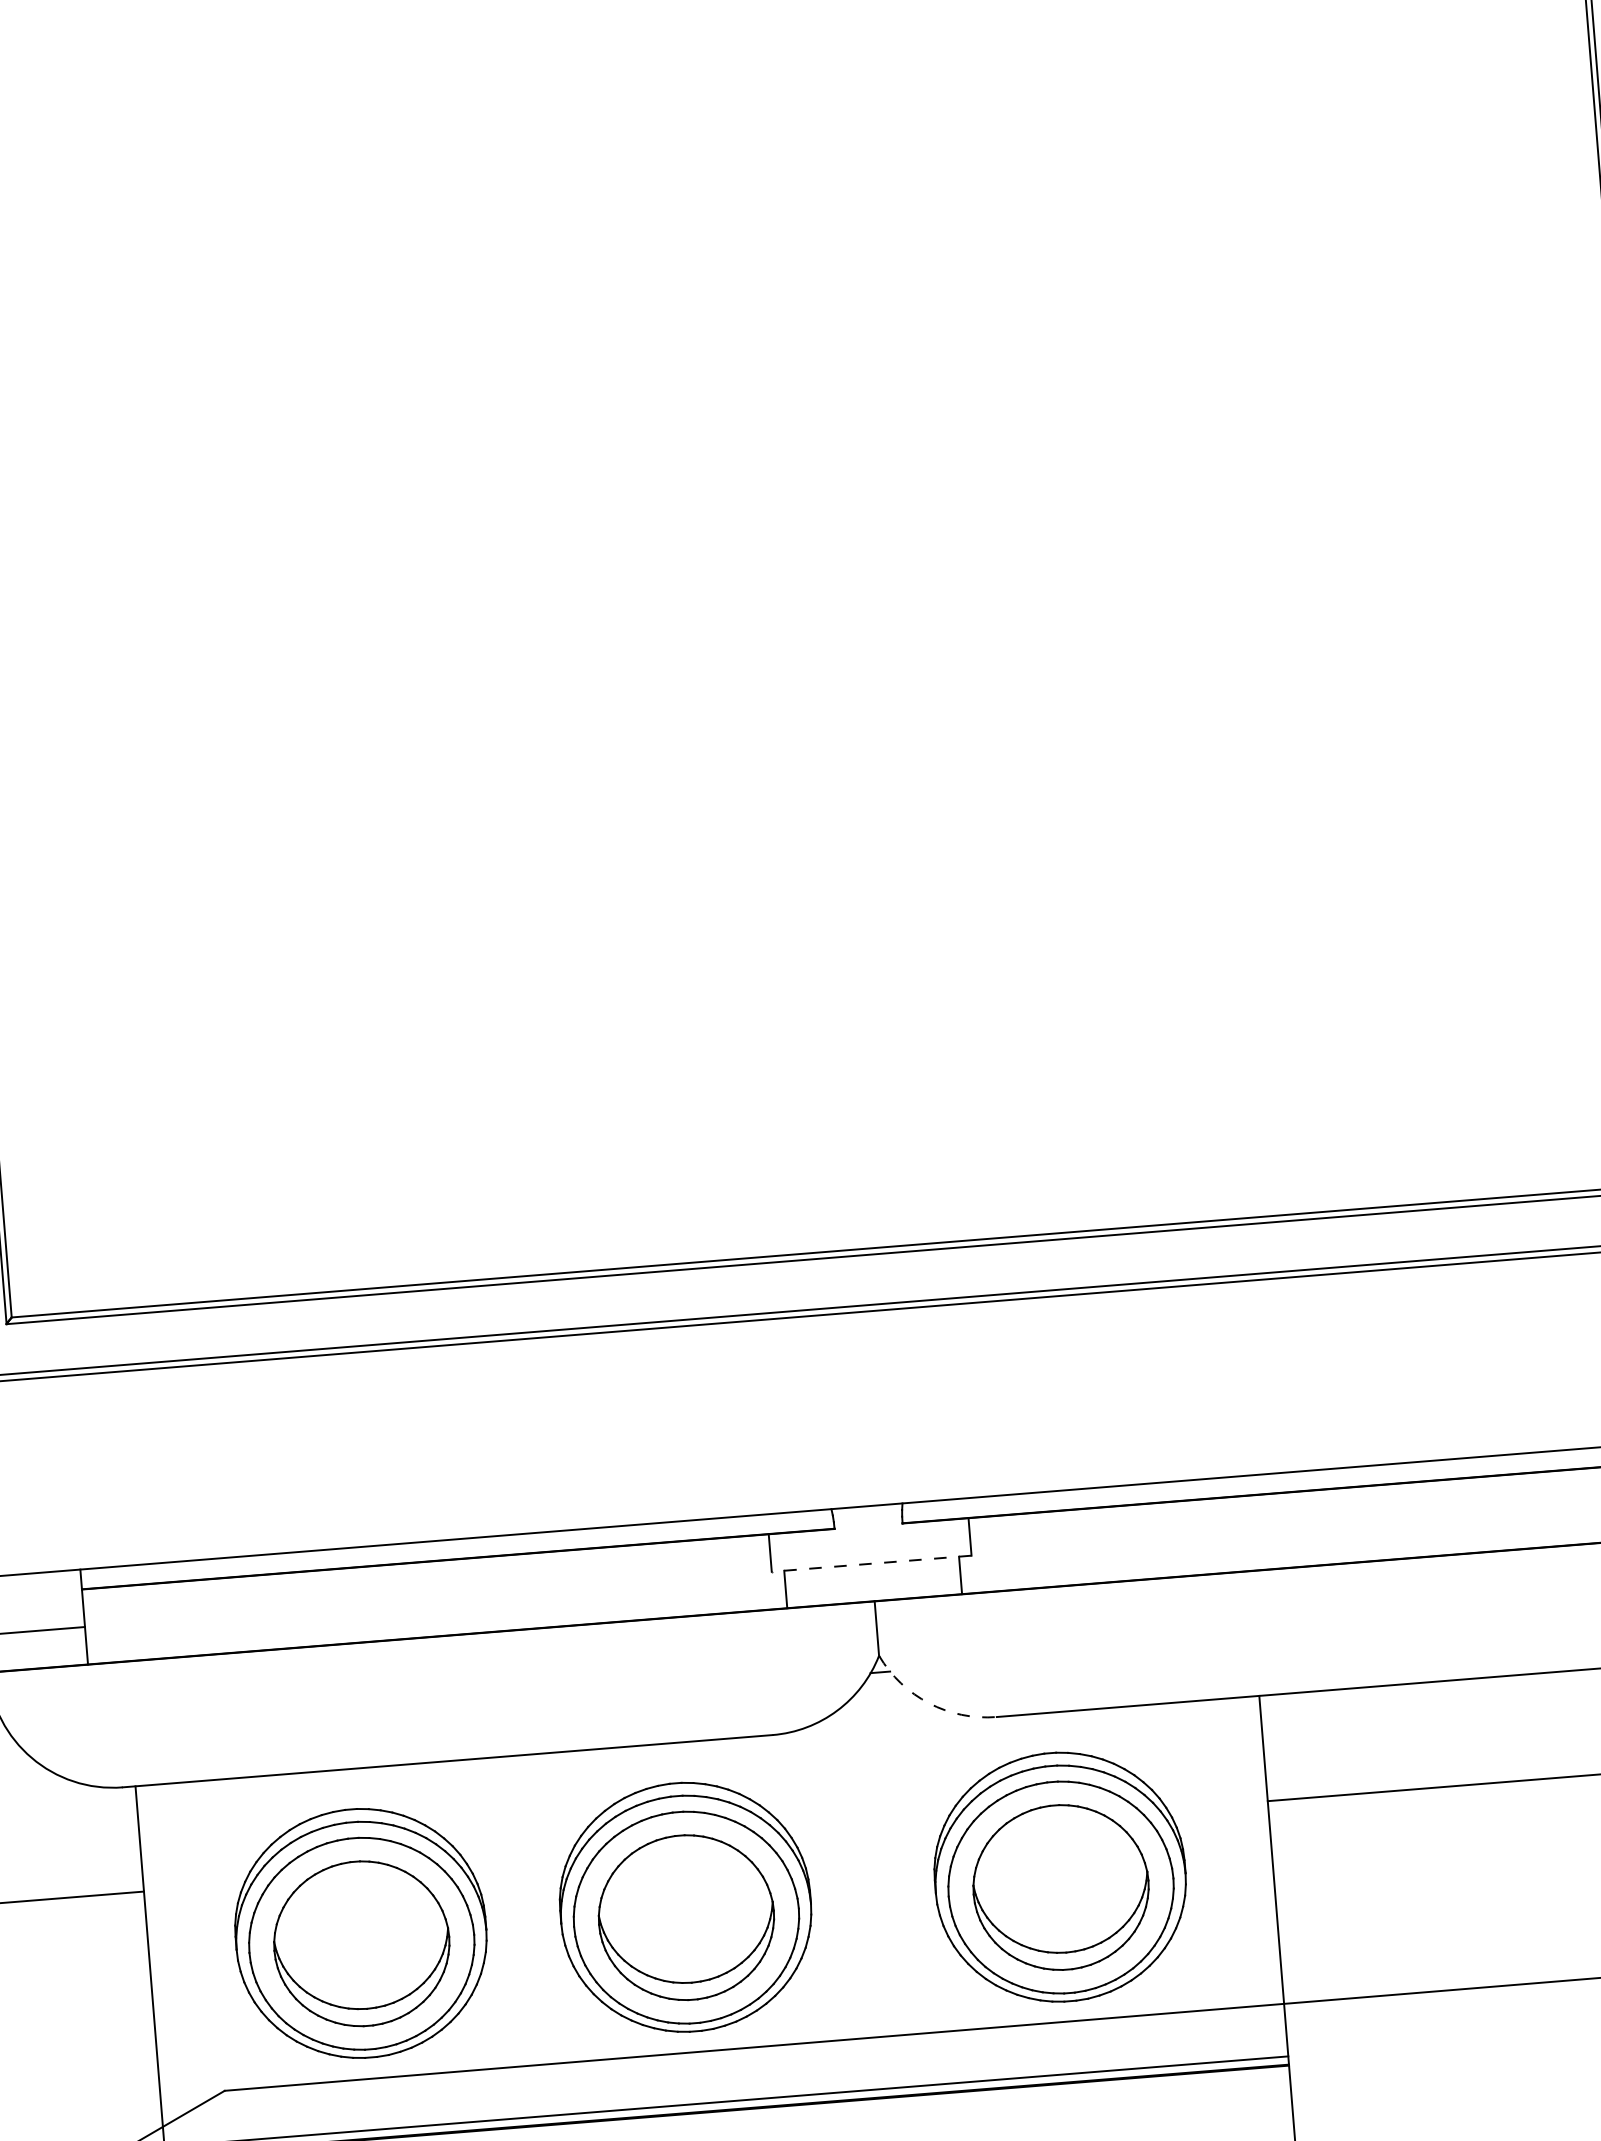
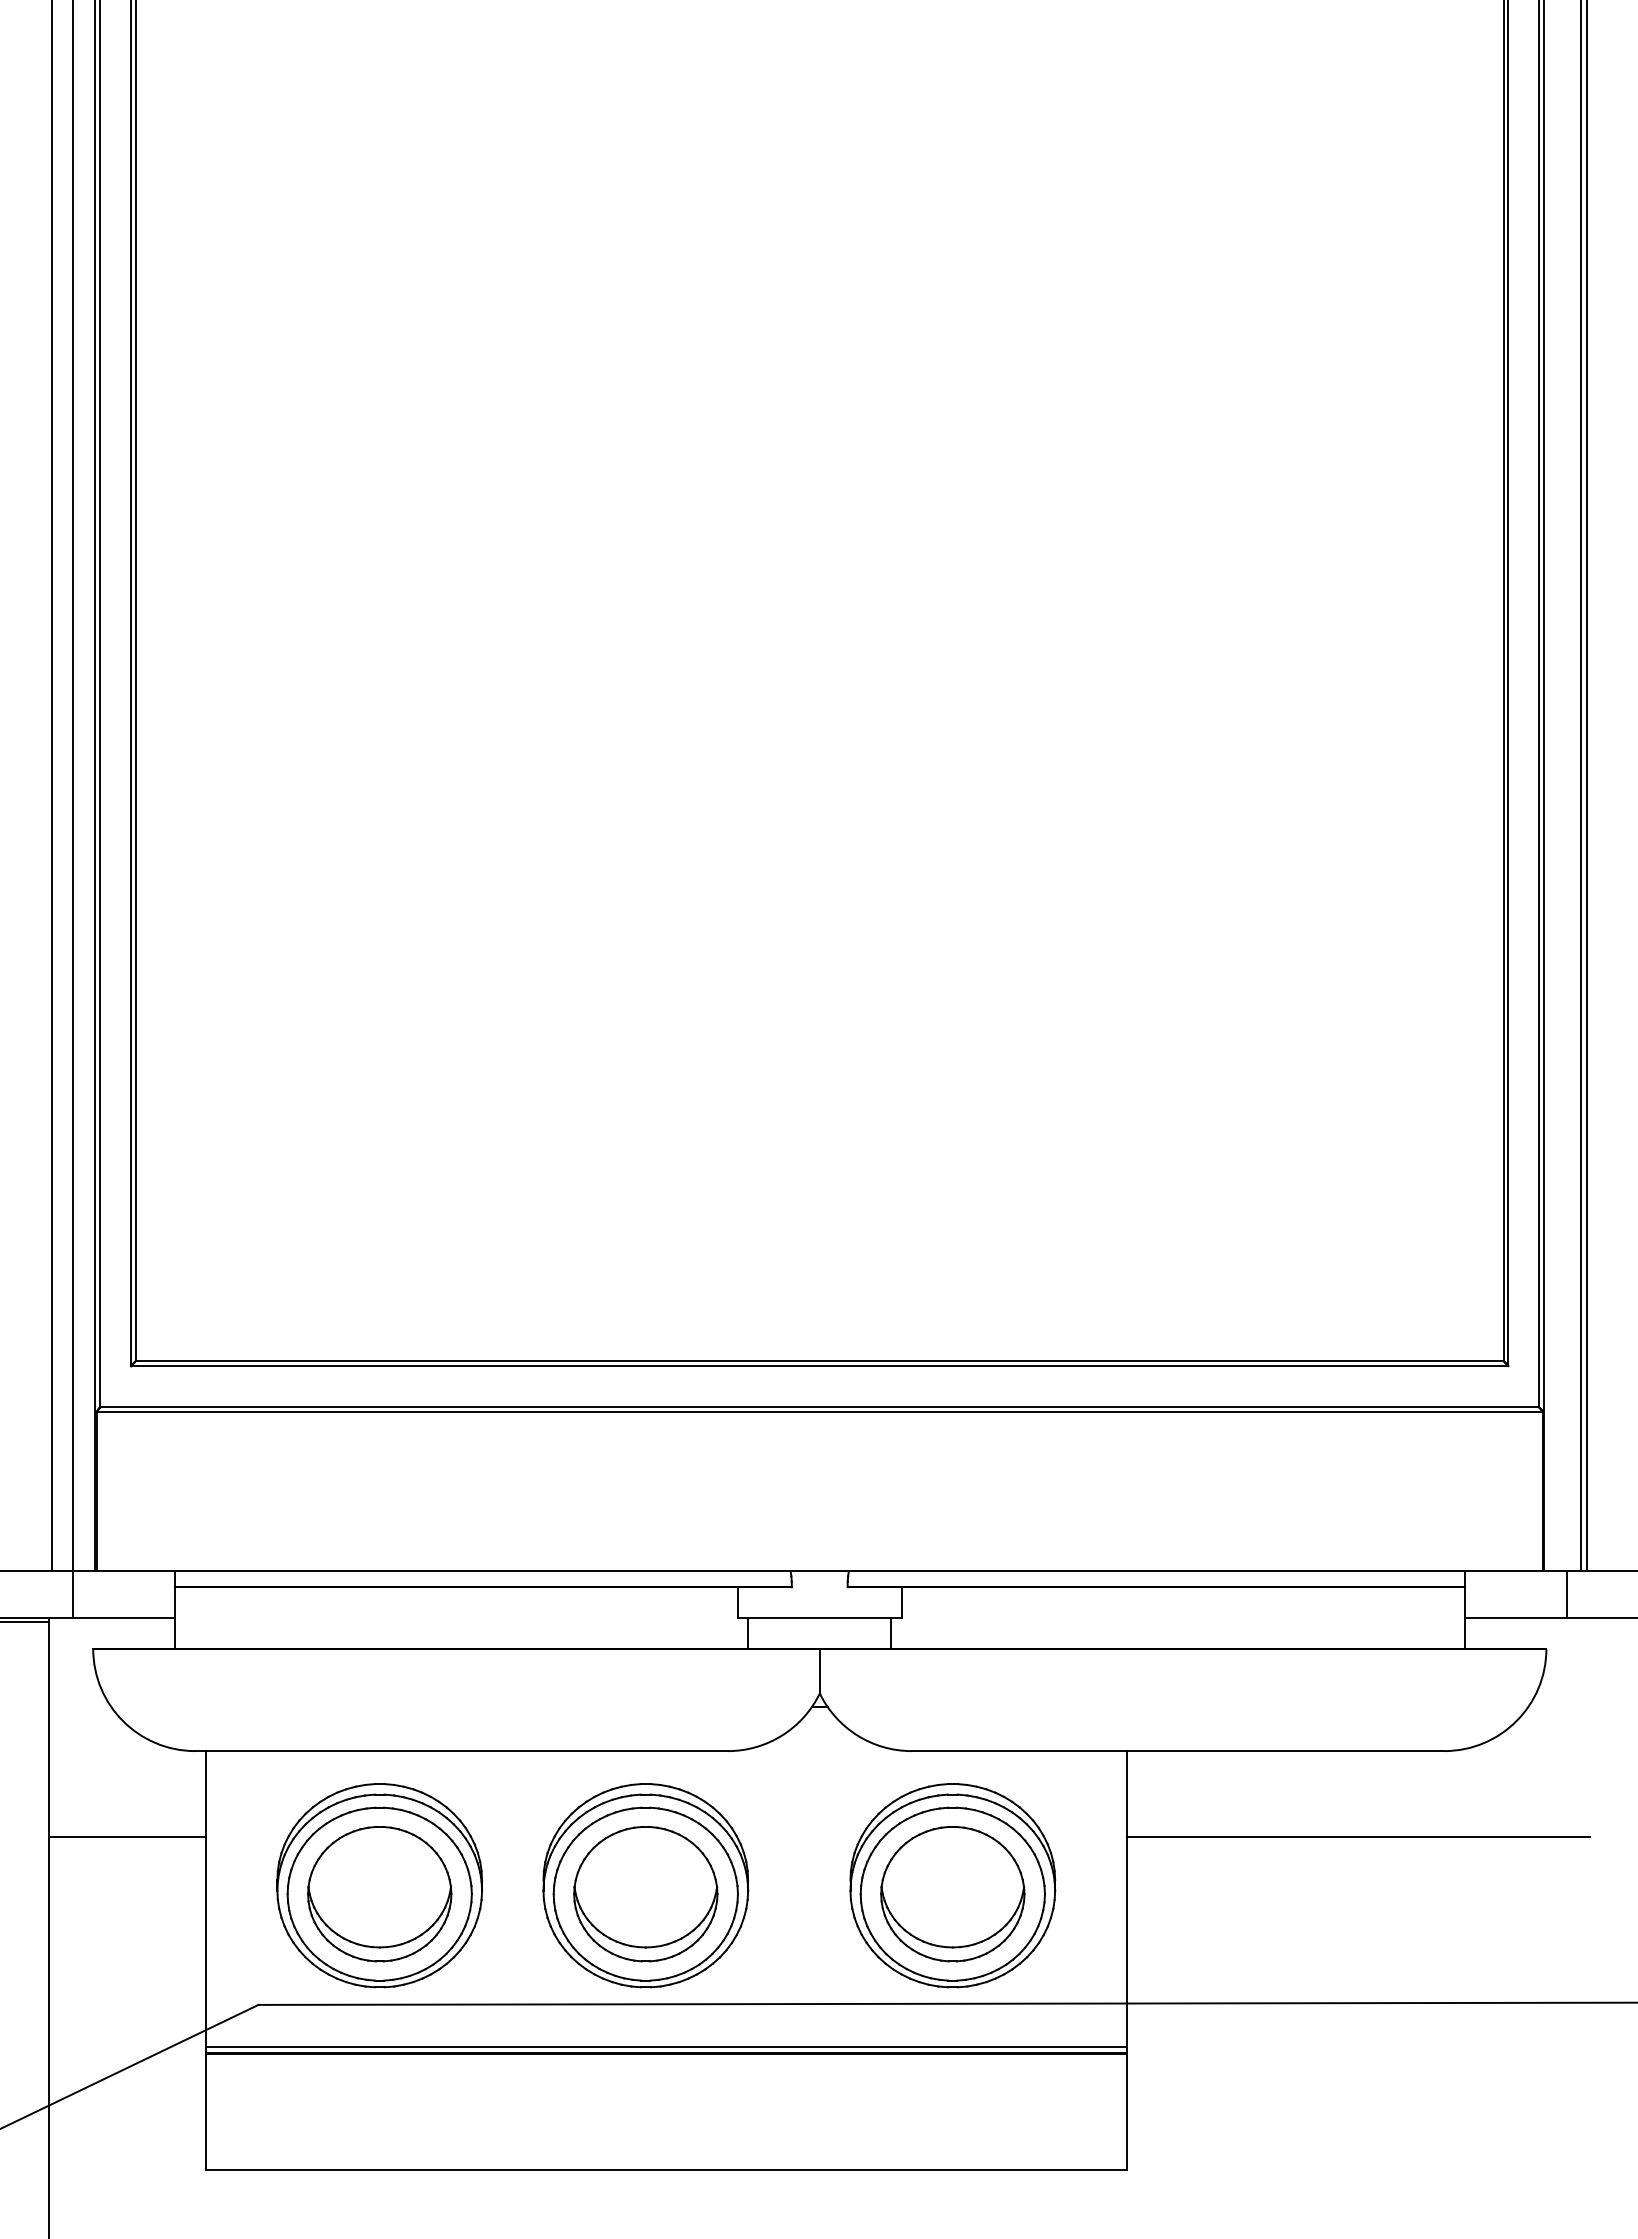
line: (871, 1564) -> (819, 1618), dashed -> solid
arc: (929, 1703) -> (857, 1735), dashed -> solid

